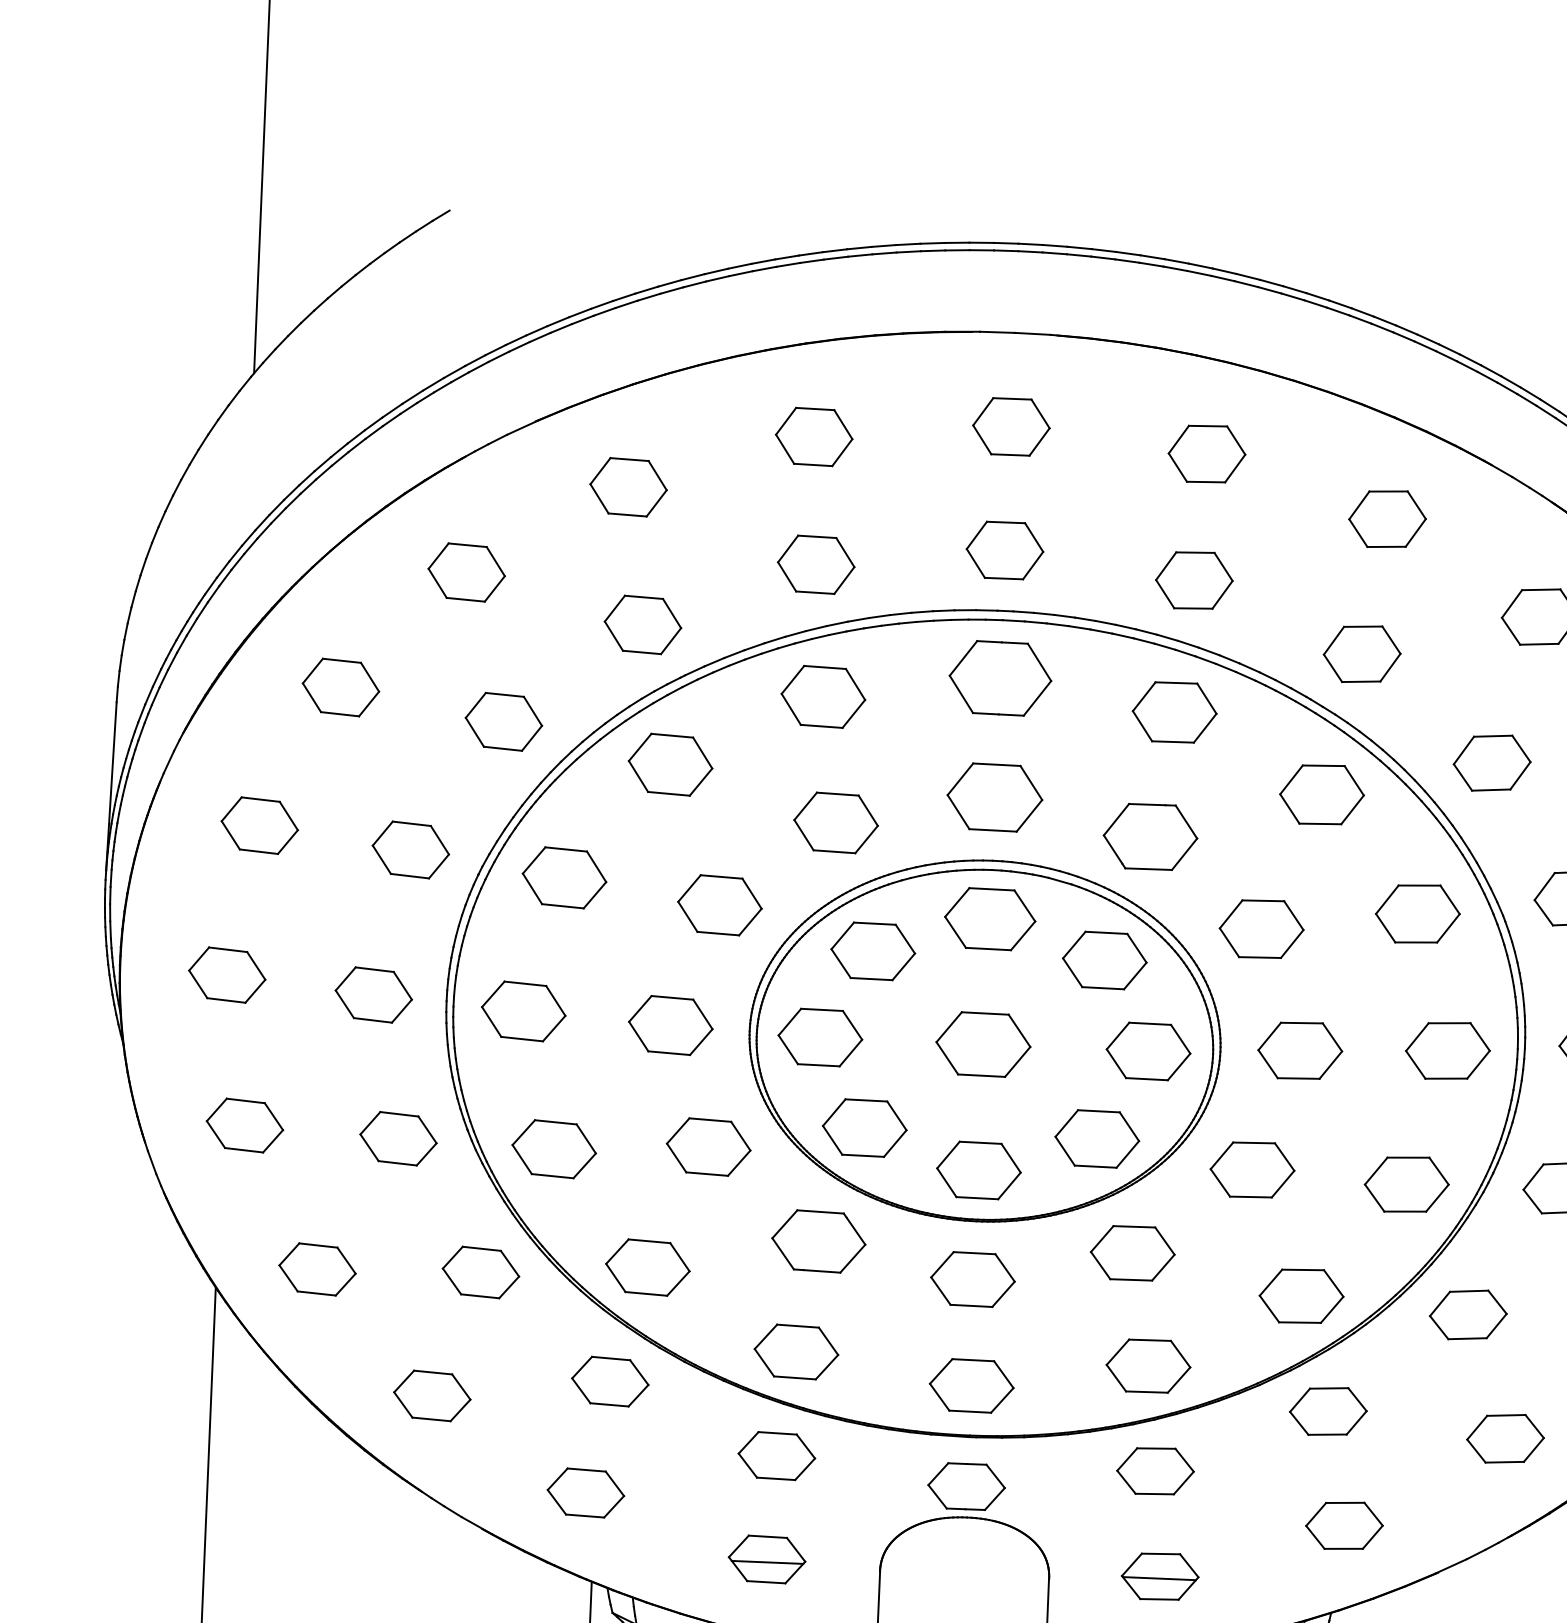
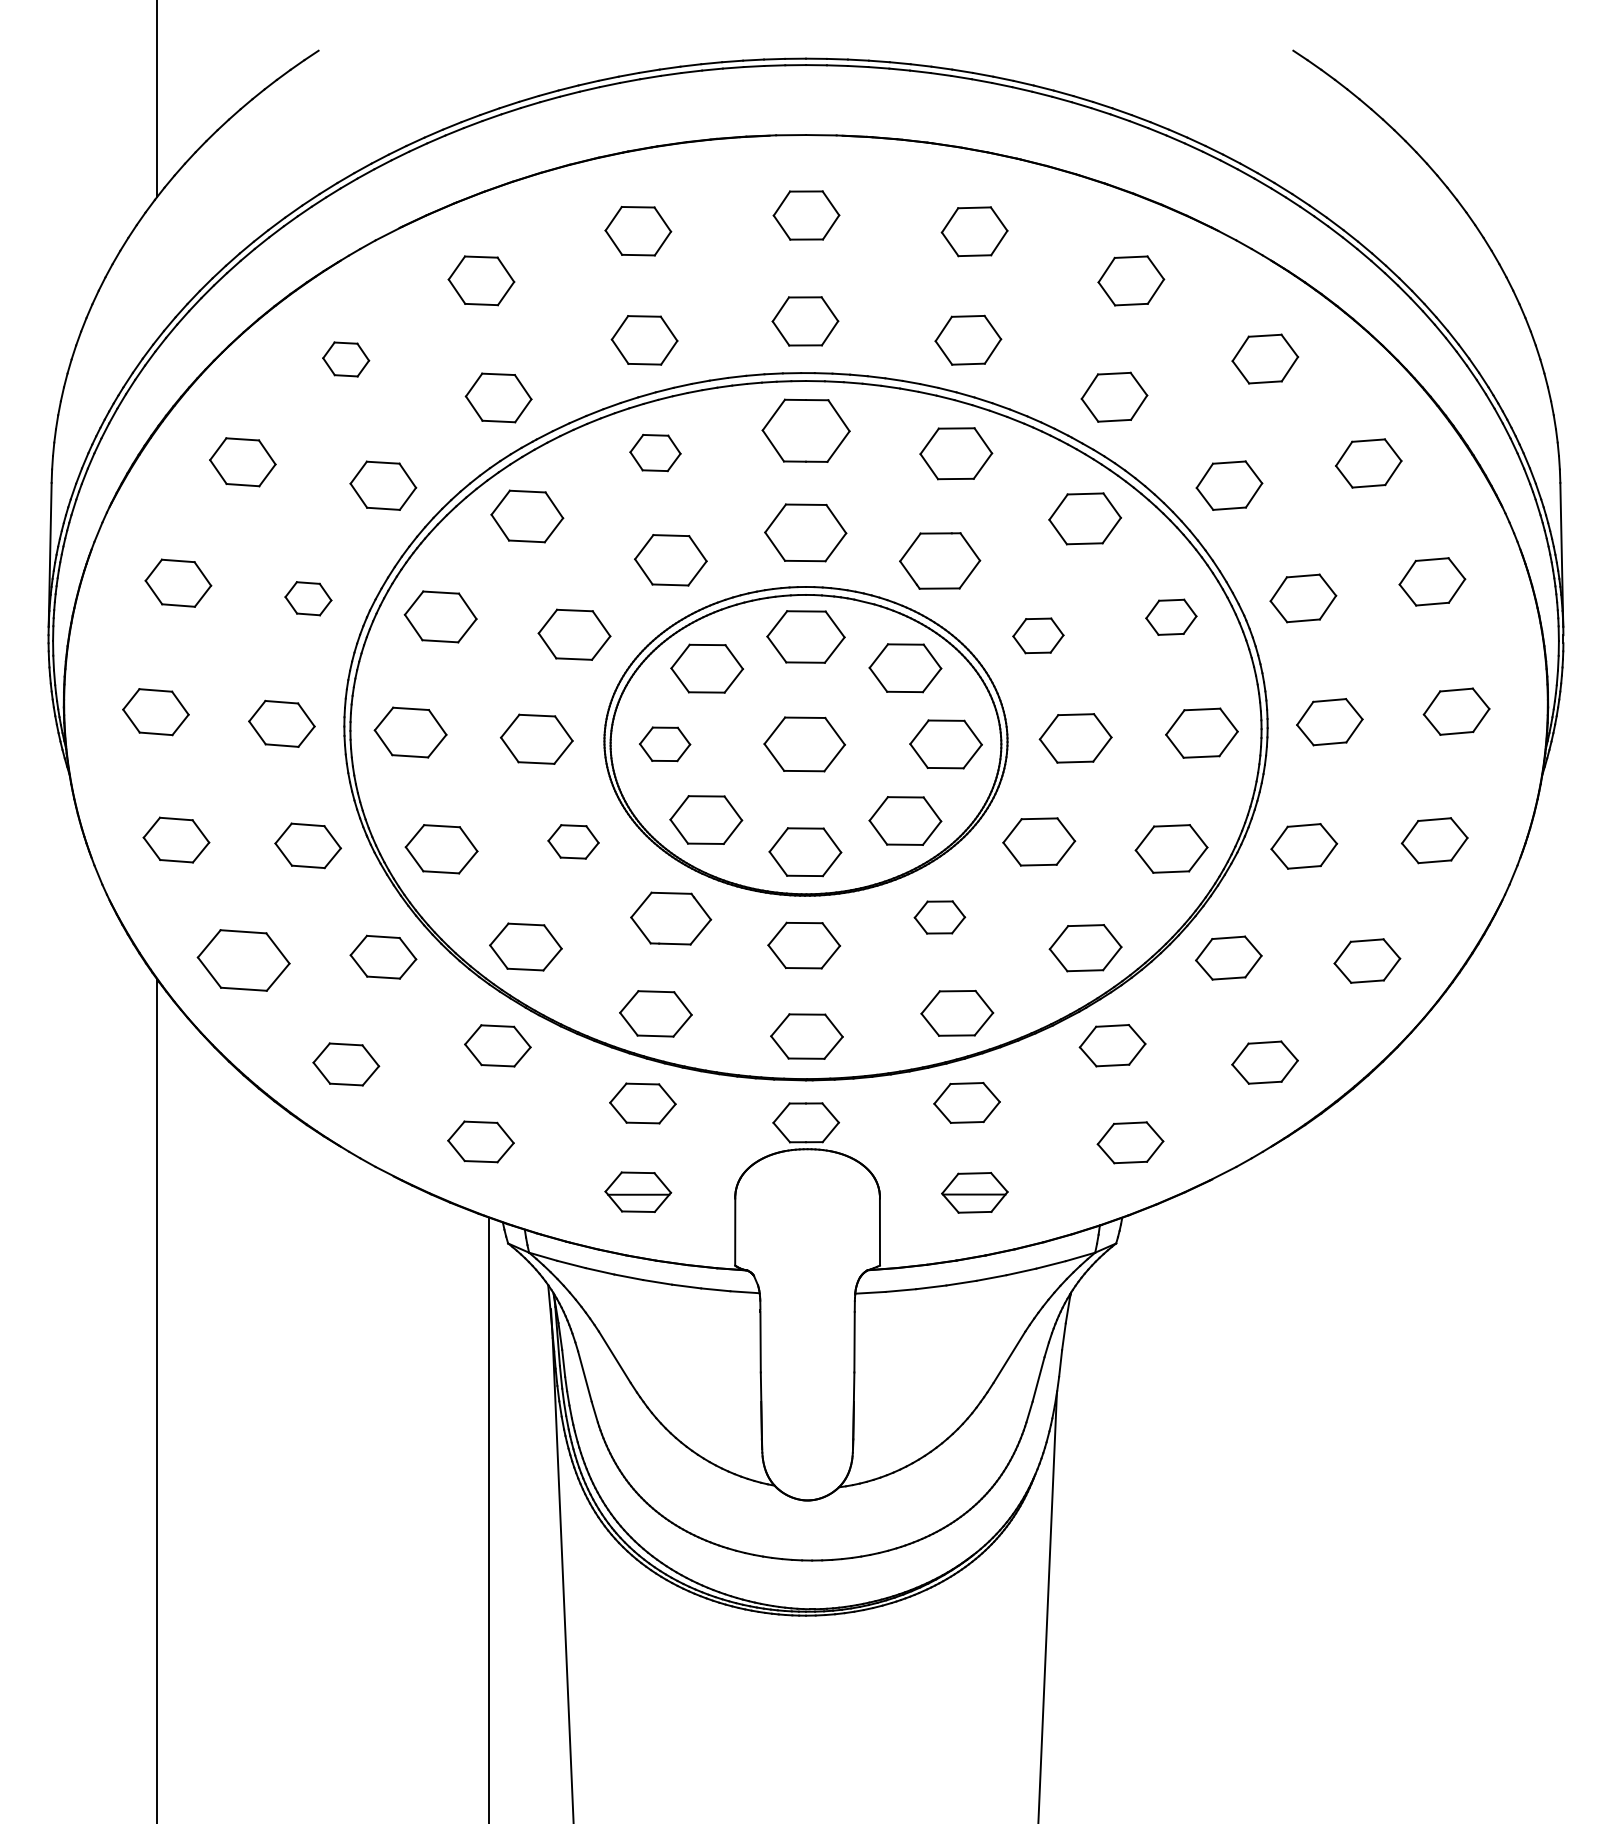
part: (465, 572) -> (345, 359), size x0.7
part: (823, 696) -> (655, 452), size x0.7
part: (411, 849) -> (308, 598), size x0.7
part: (1418, 914) -> (1171, 617), size x0.7
part: (1261, 928) -> (1038, 635), size x0.7
part: (819, 1037) -> (664, 744), size x0.7
part: (708, 1146) -> (573, 841), size x0.7
part: (1132, 1253) -> (939, 917), size x0.7
part: (317, 1269) -> (243, 960), size x1.4

